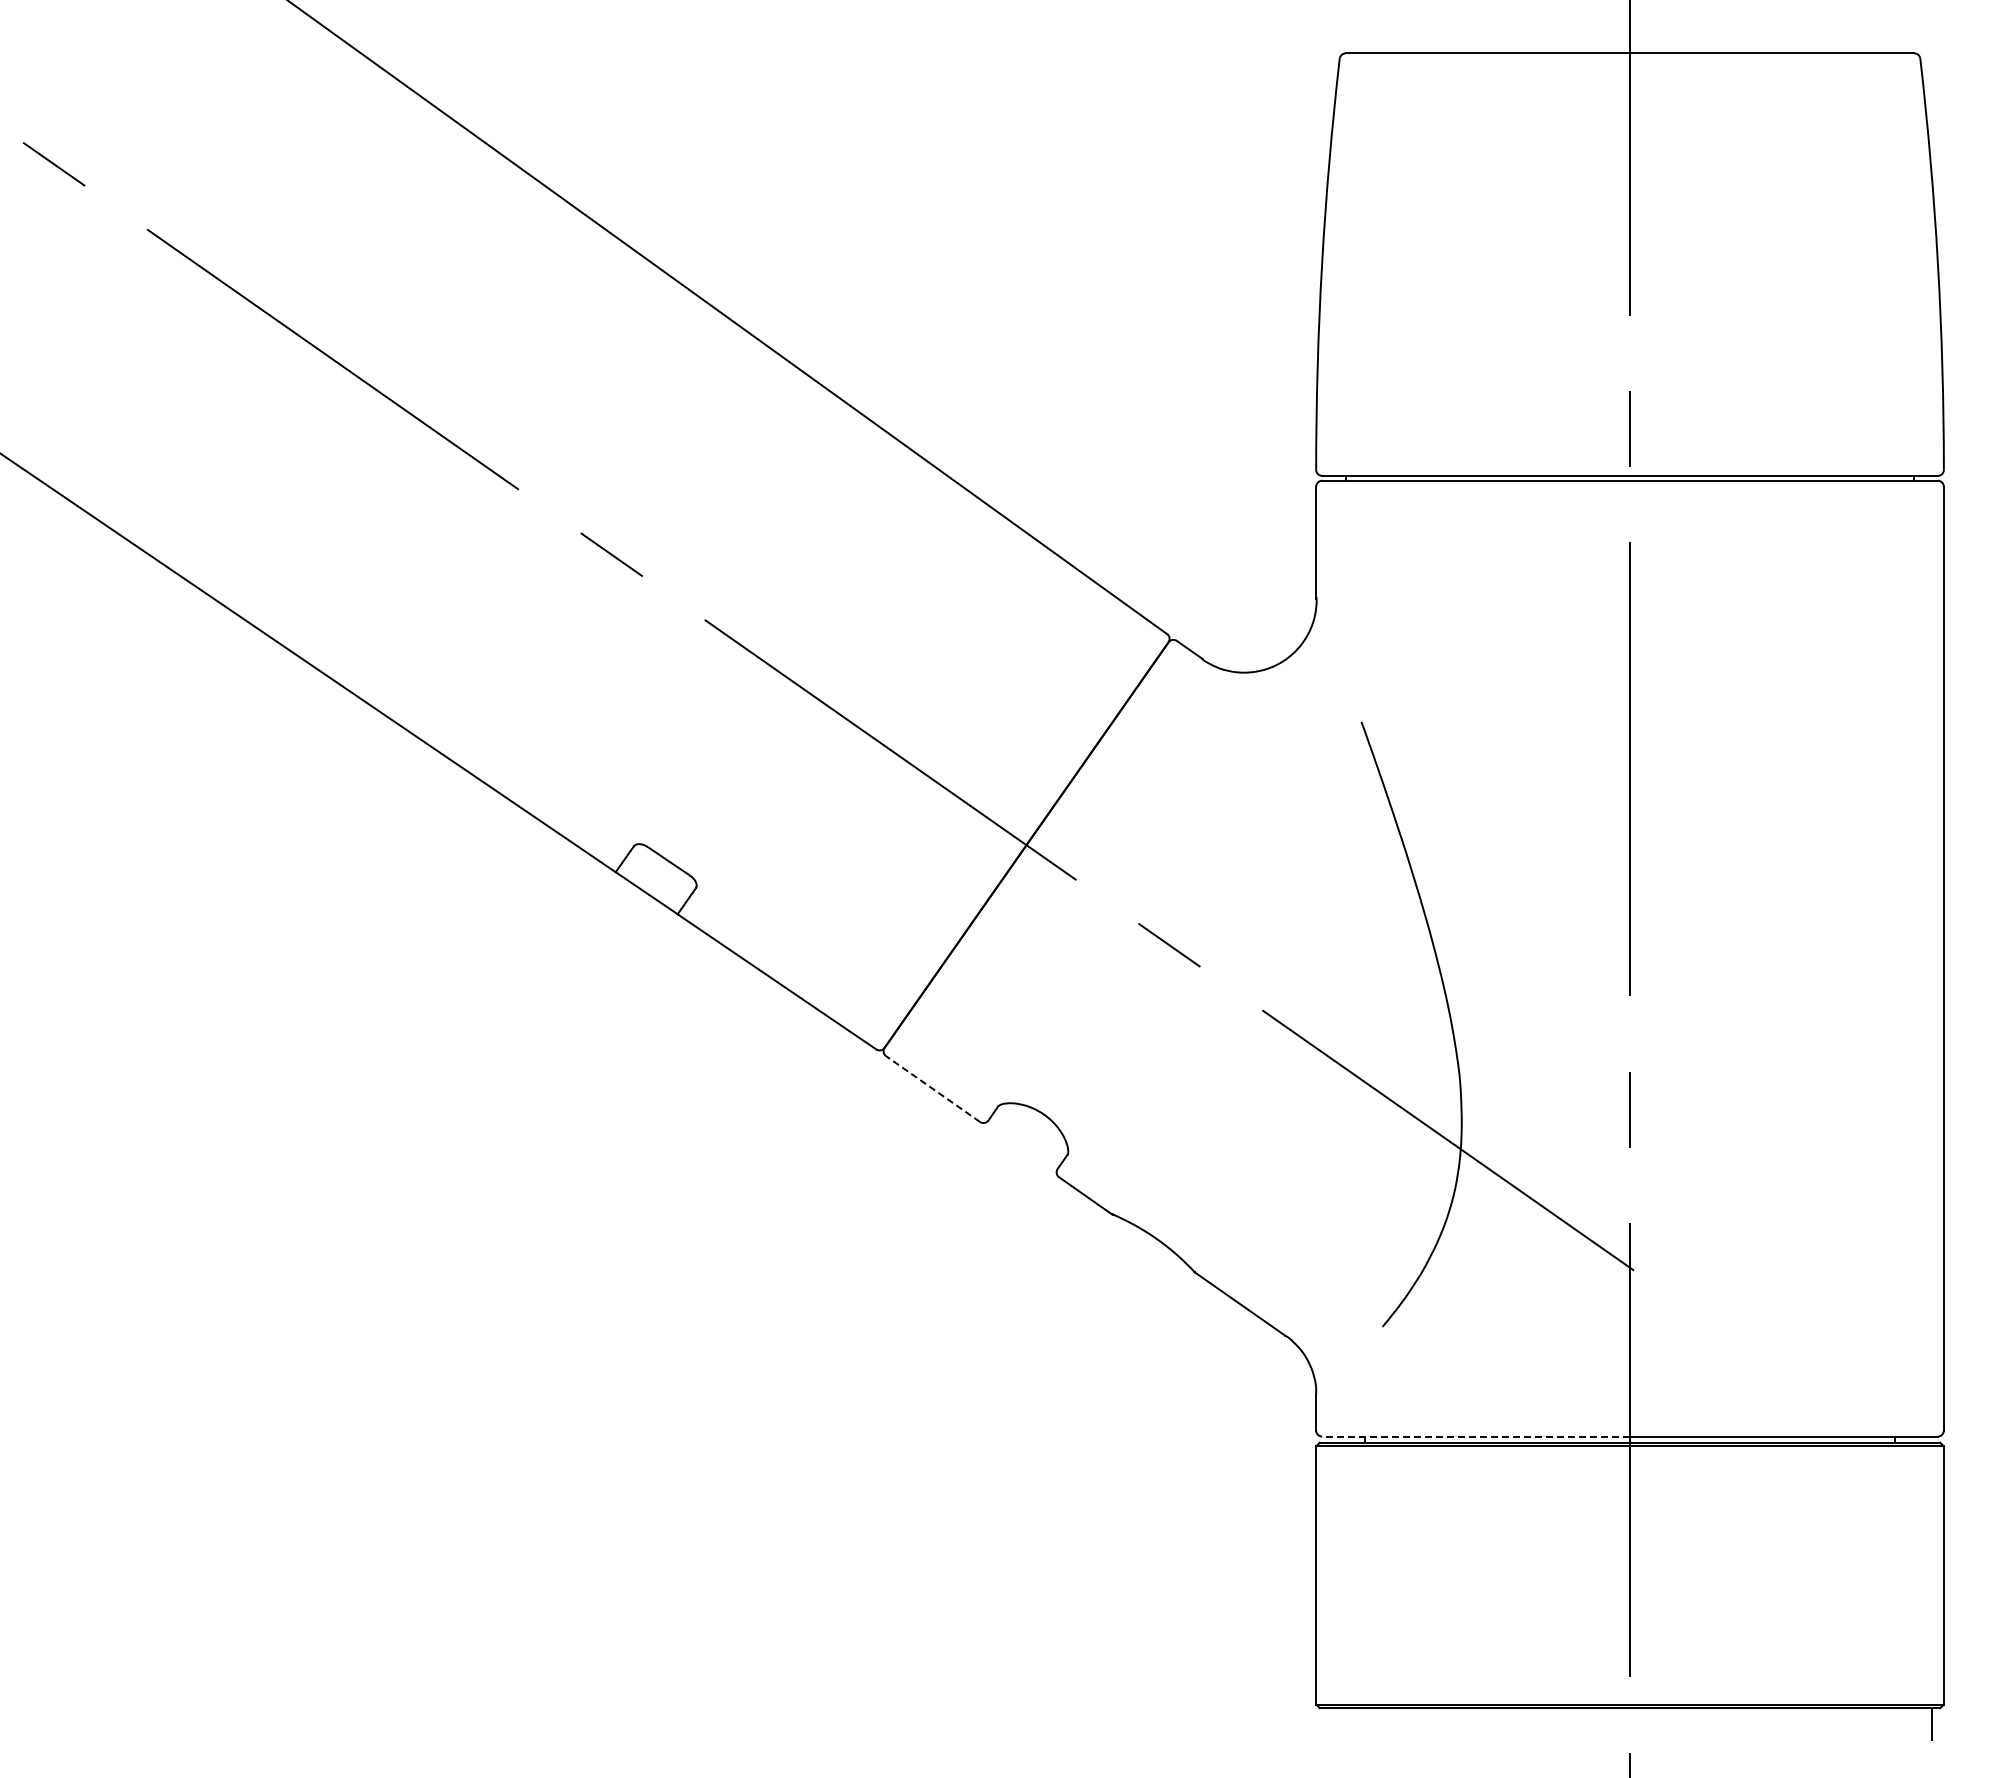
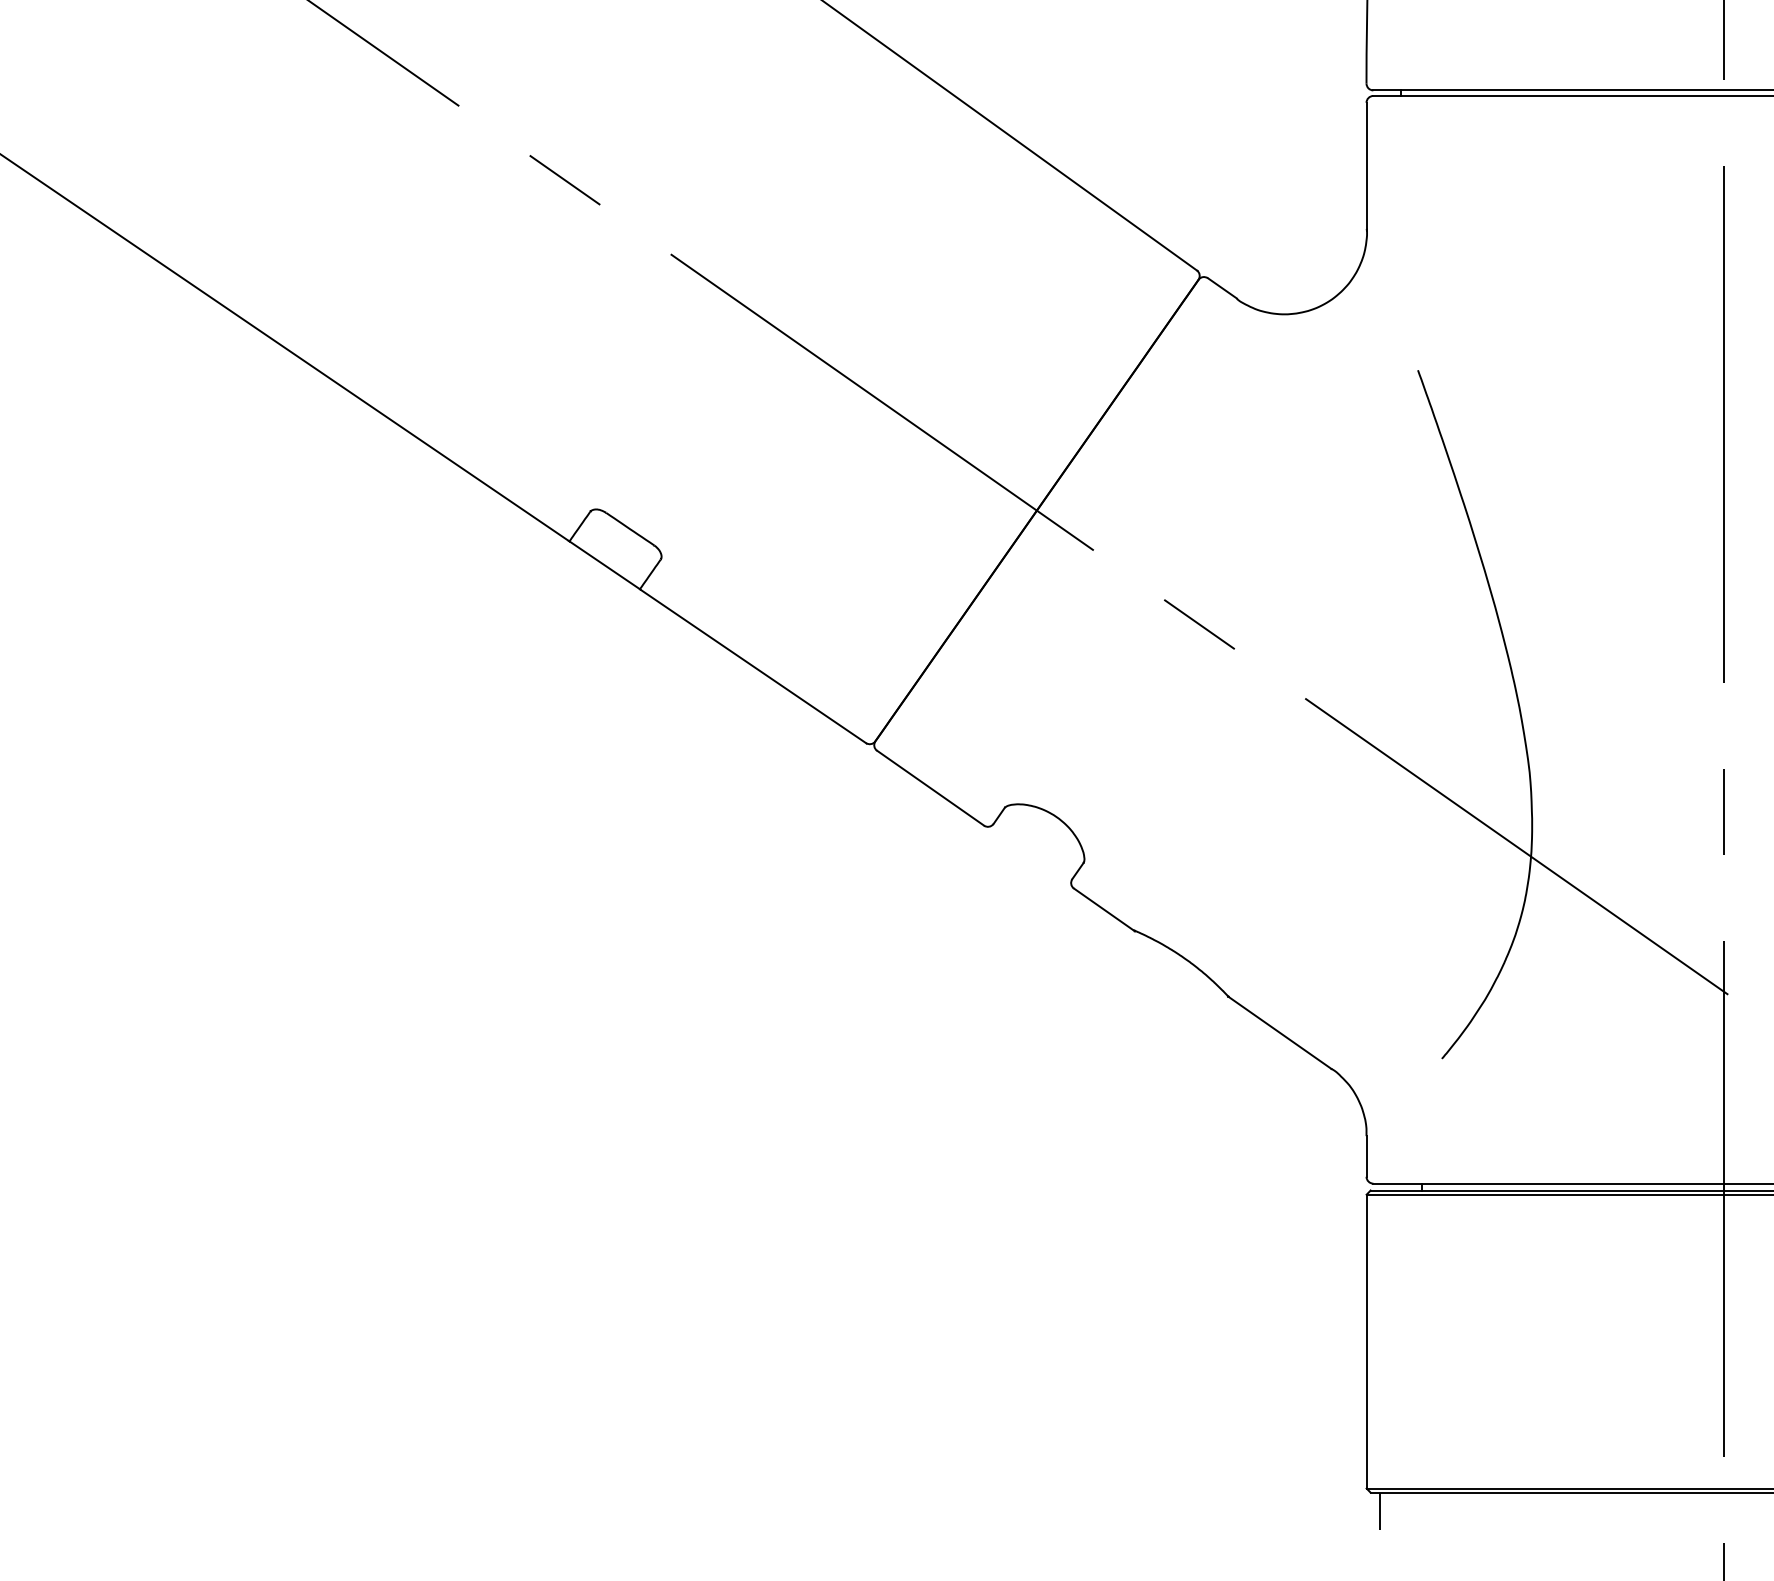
line: (932, 1088) -> (929, 787), dashed -> solid
line: (1476, 1436) -> (1548, 1183), dashed -> solid
line: (1328, 1724) -> (1380, 1511), added

